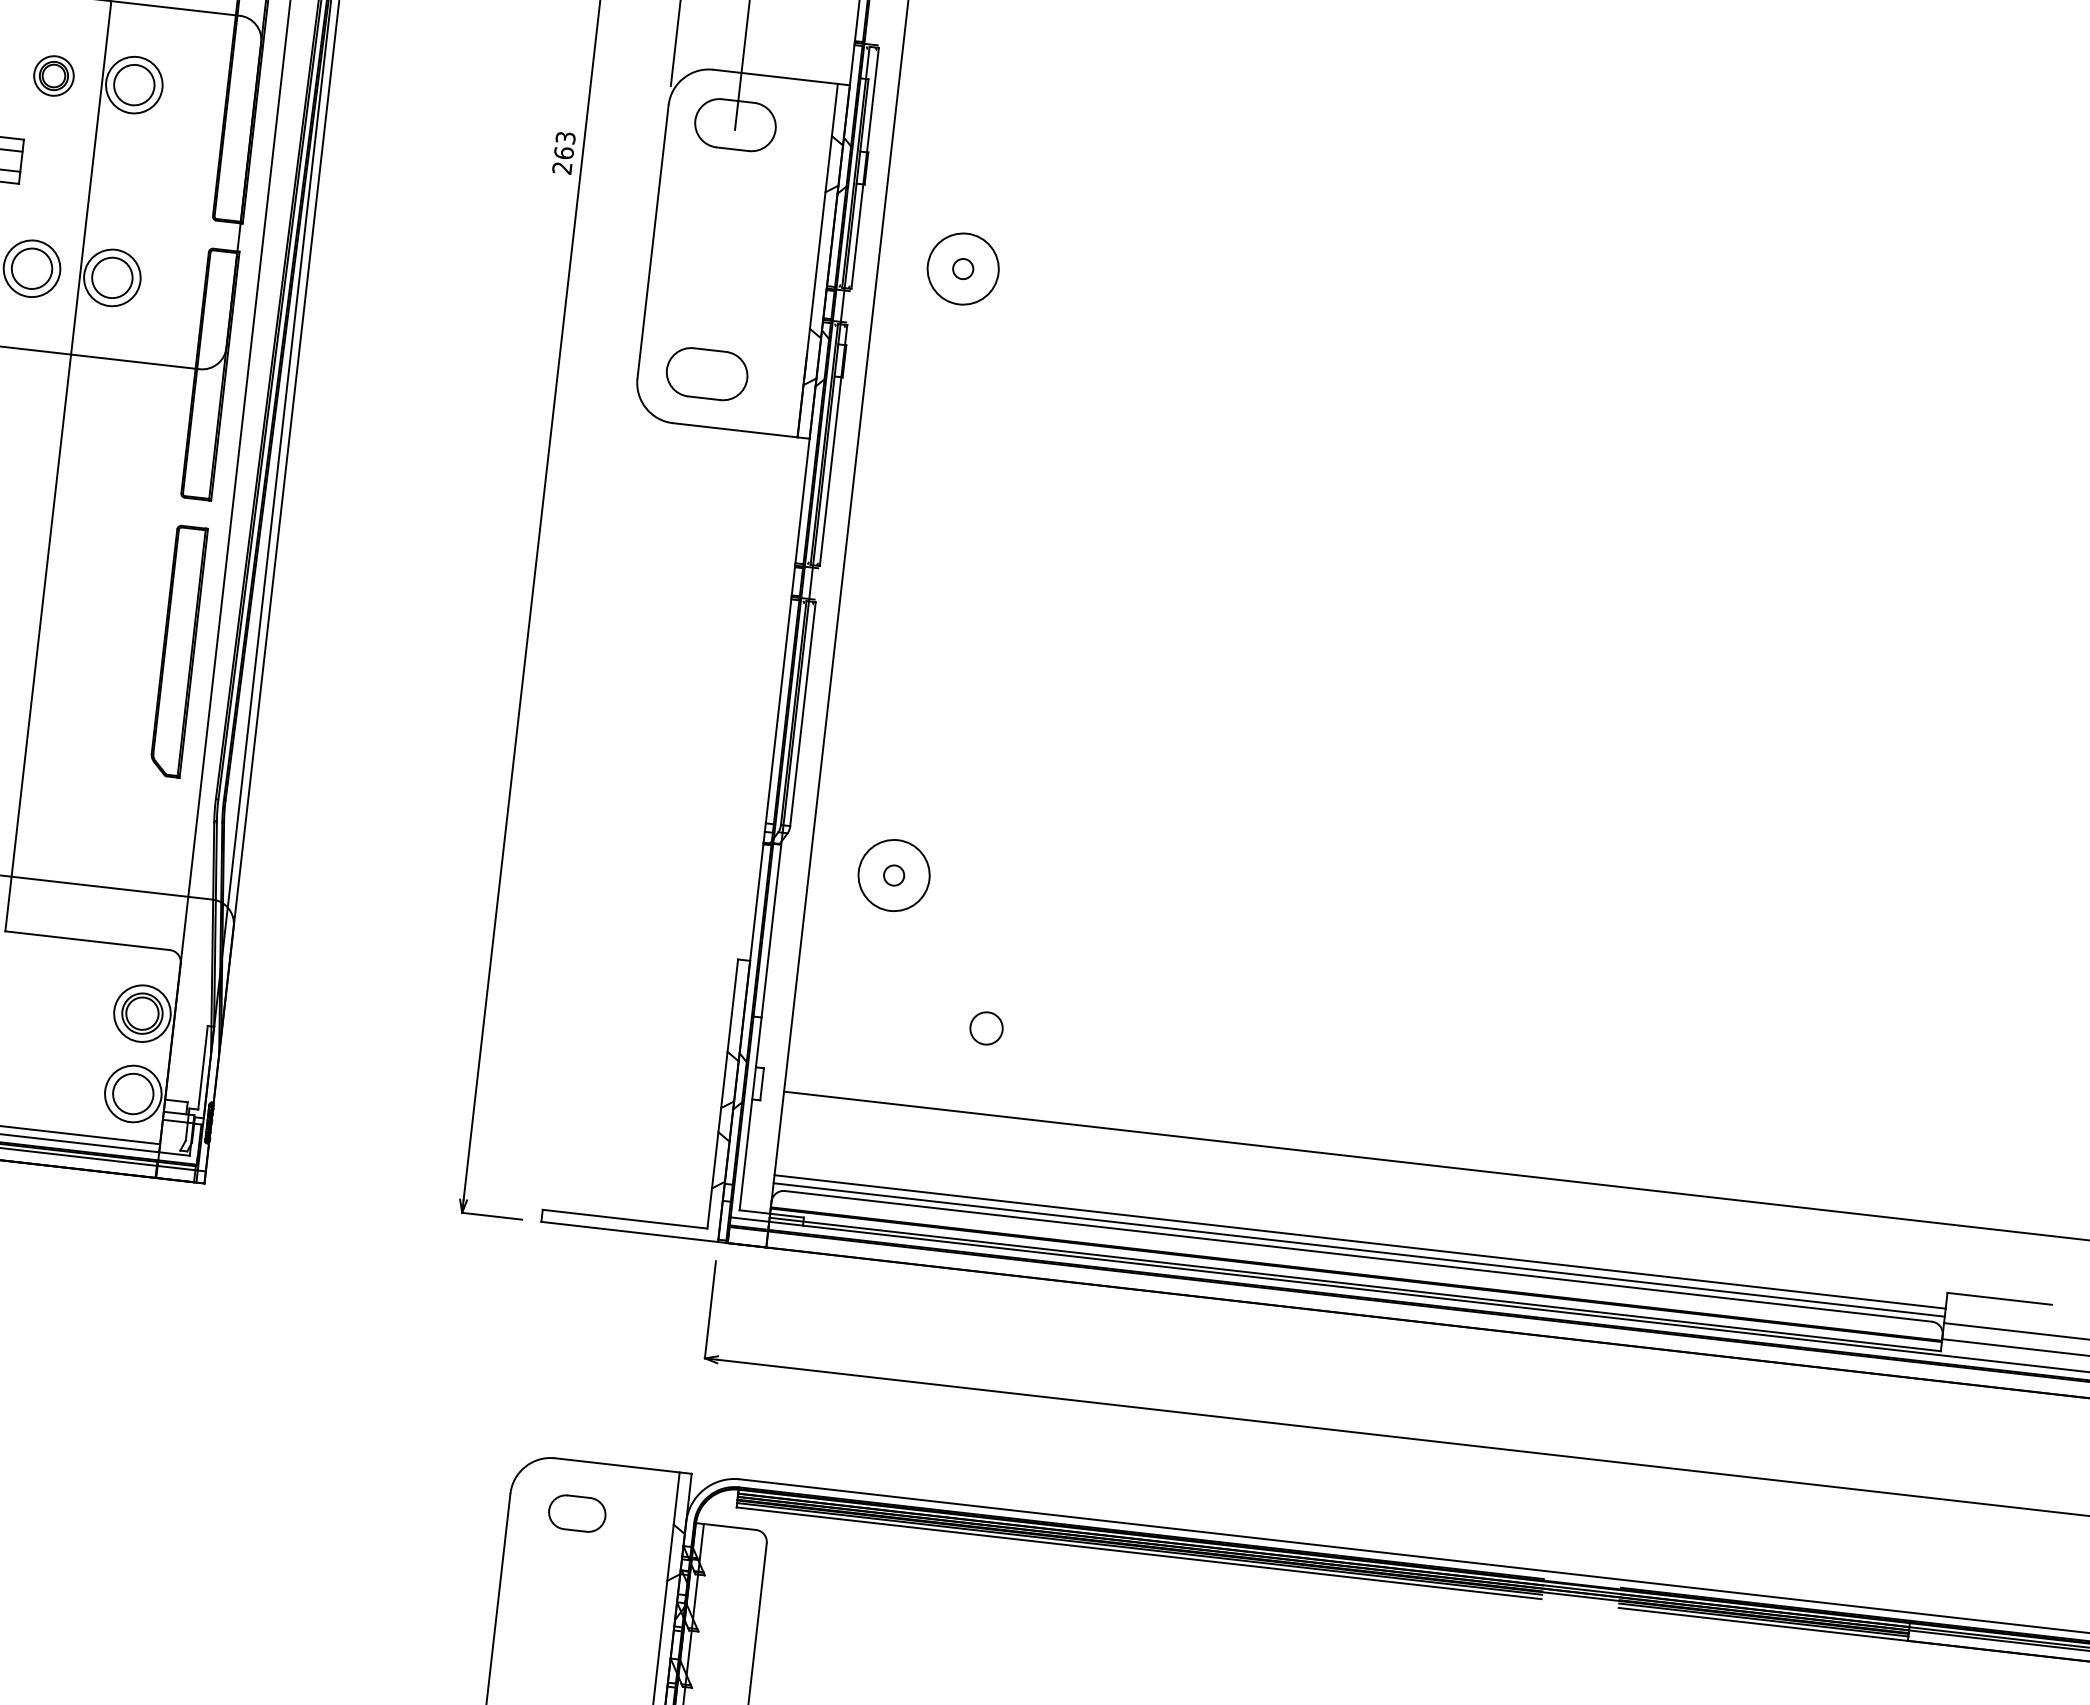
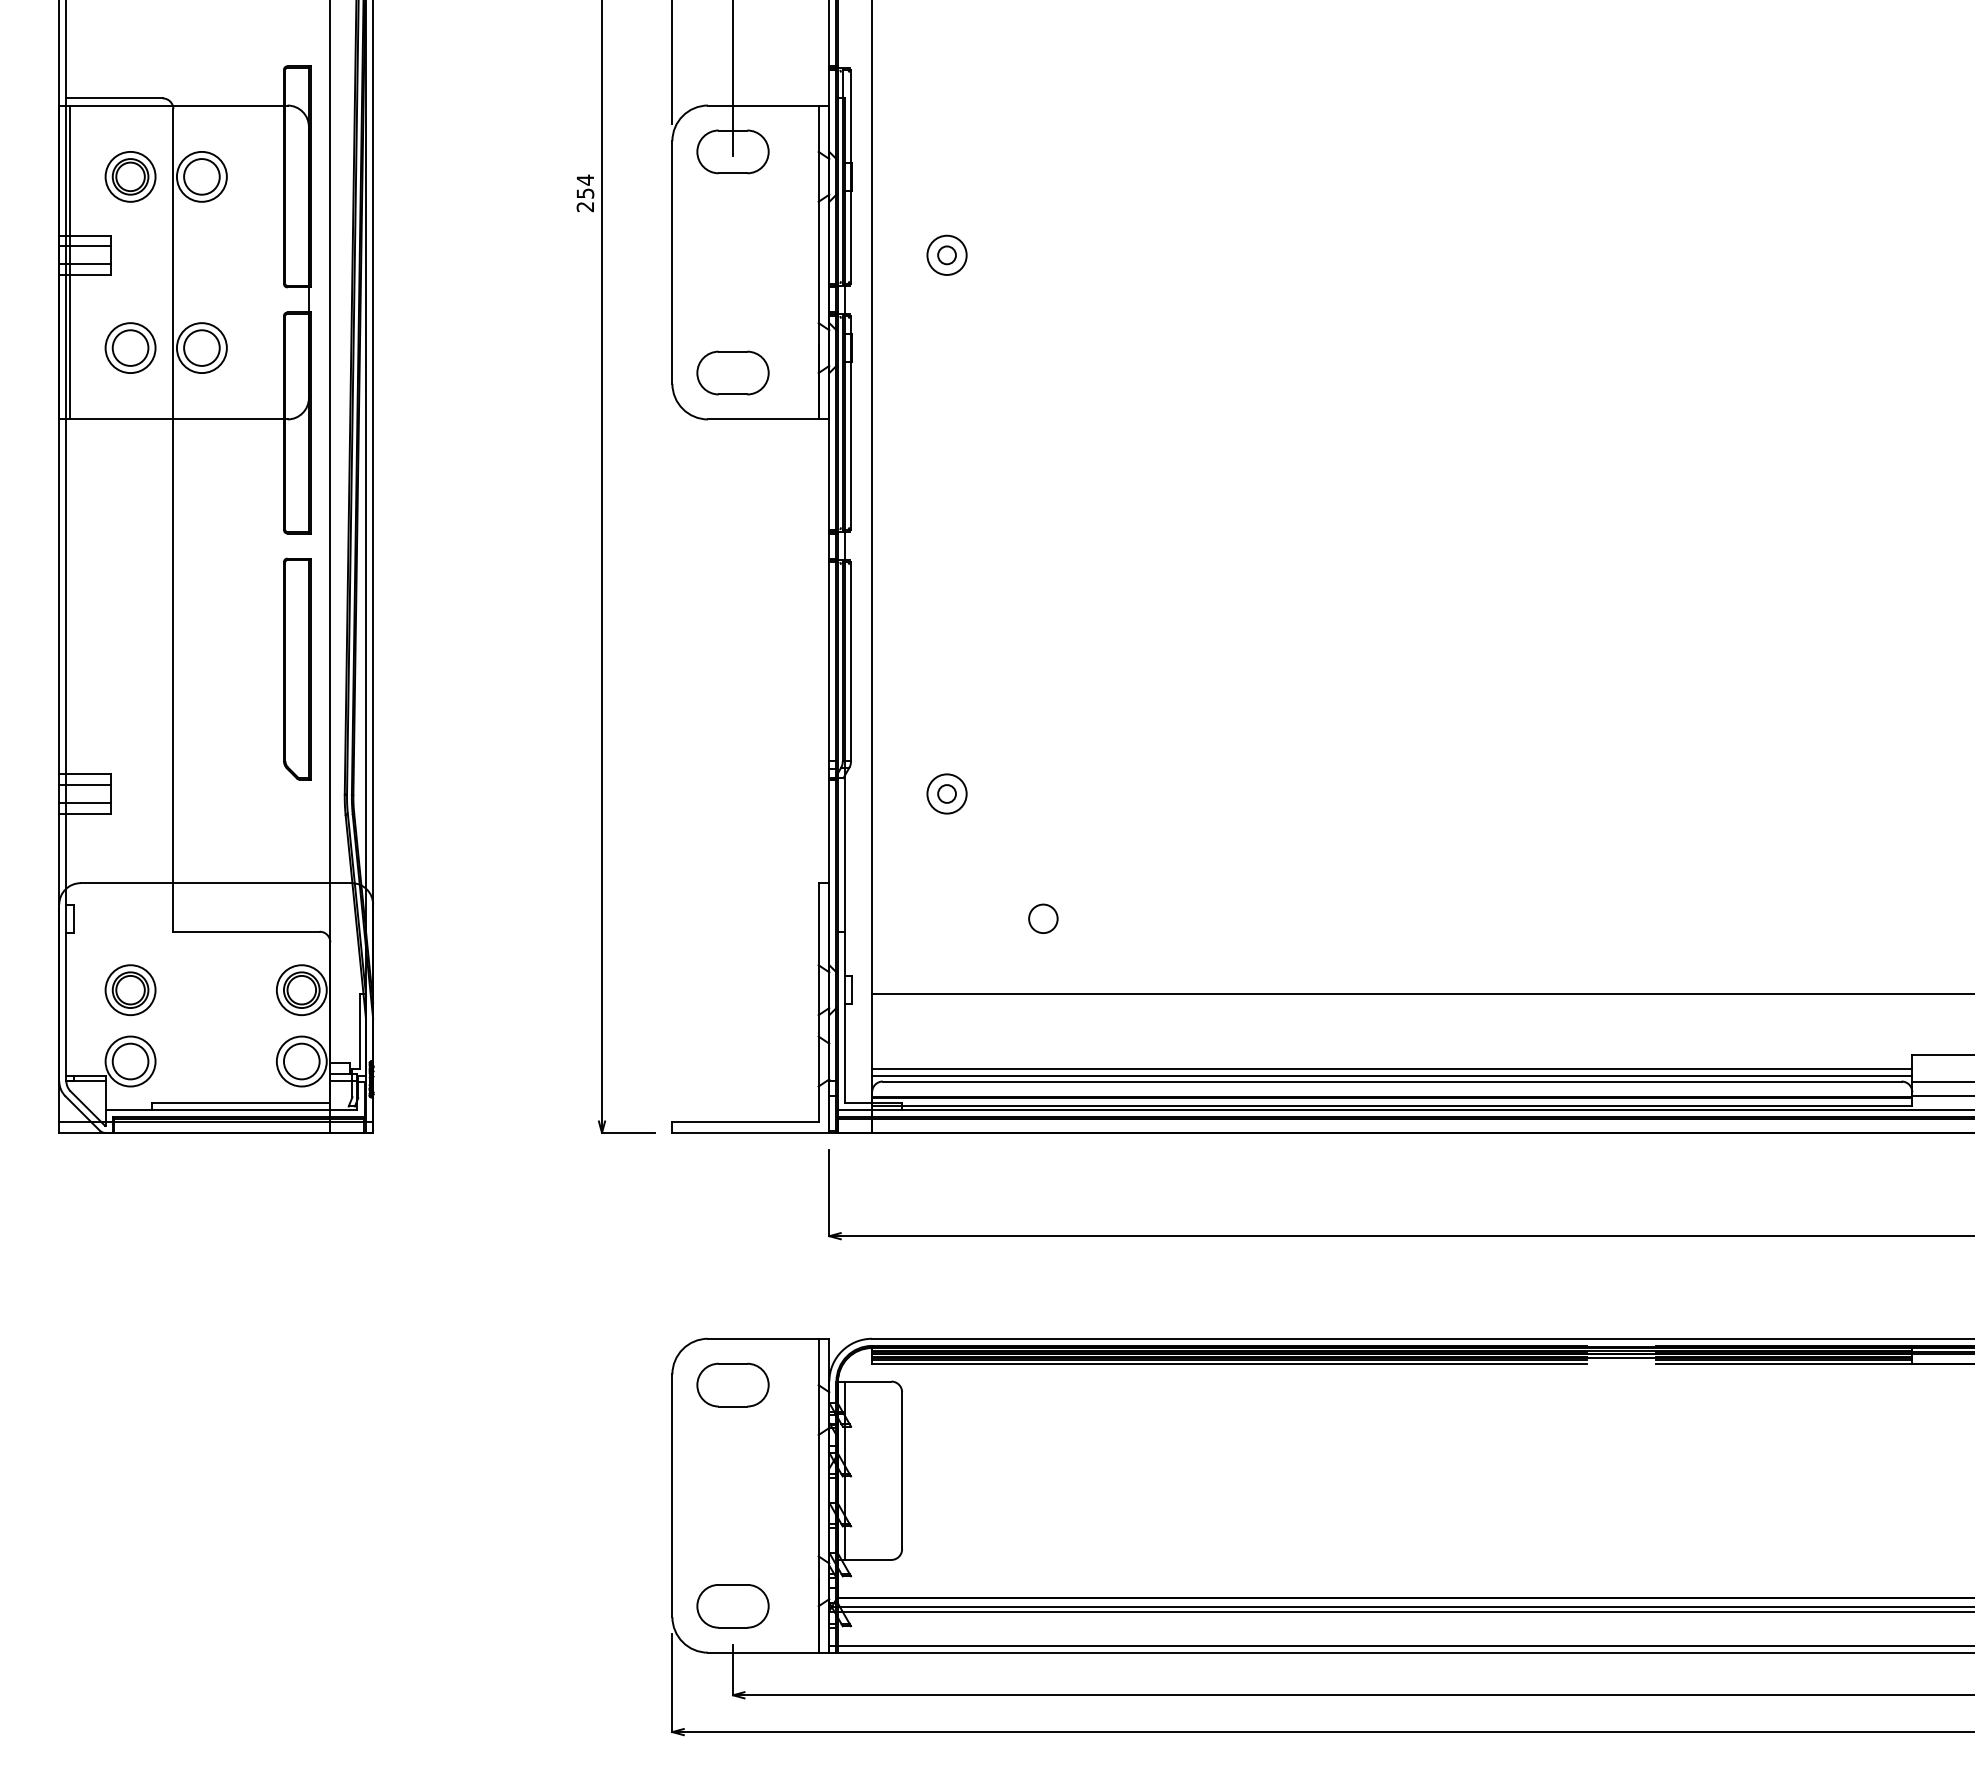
part: (53, 75) -> (130, 176), size x1.43
text: (564, 145) -> (585, 186), 263 -> 254
circle: (962, 268) -> (946, 254), size x0.62
circle: (893, 874) -> (946, 793), size x0.62
part: (576, 1512) -> (732, 1384), size x1.43

